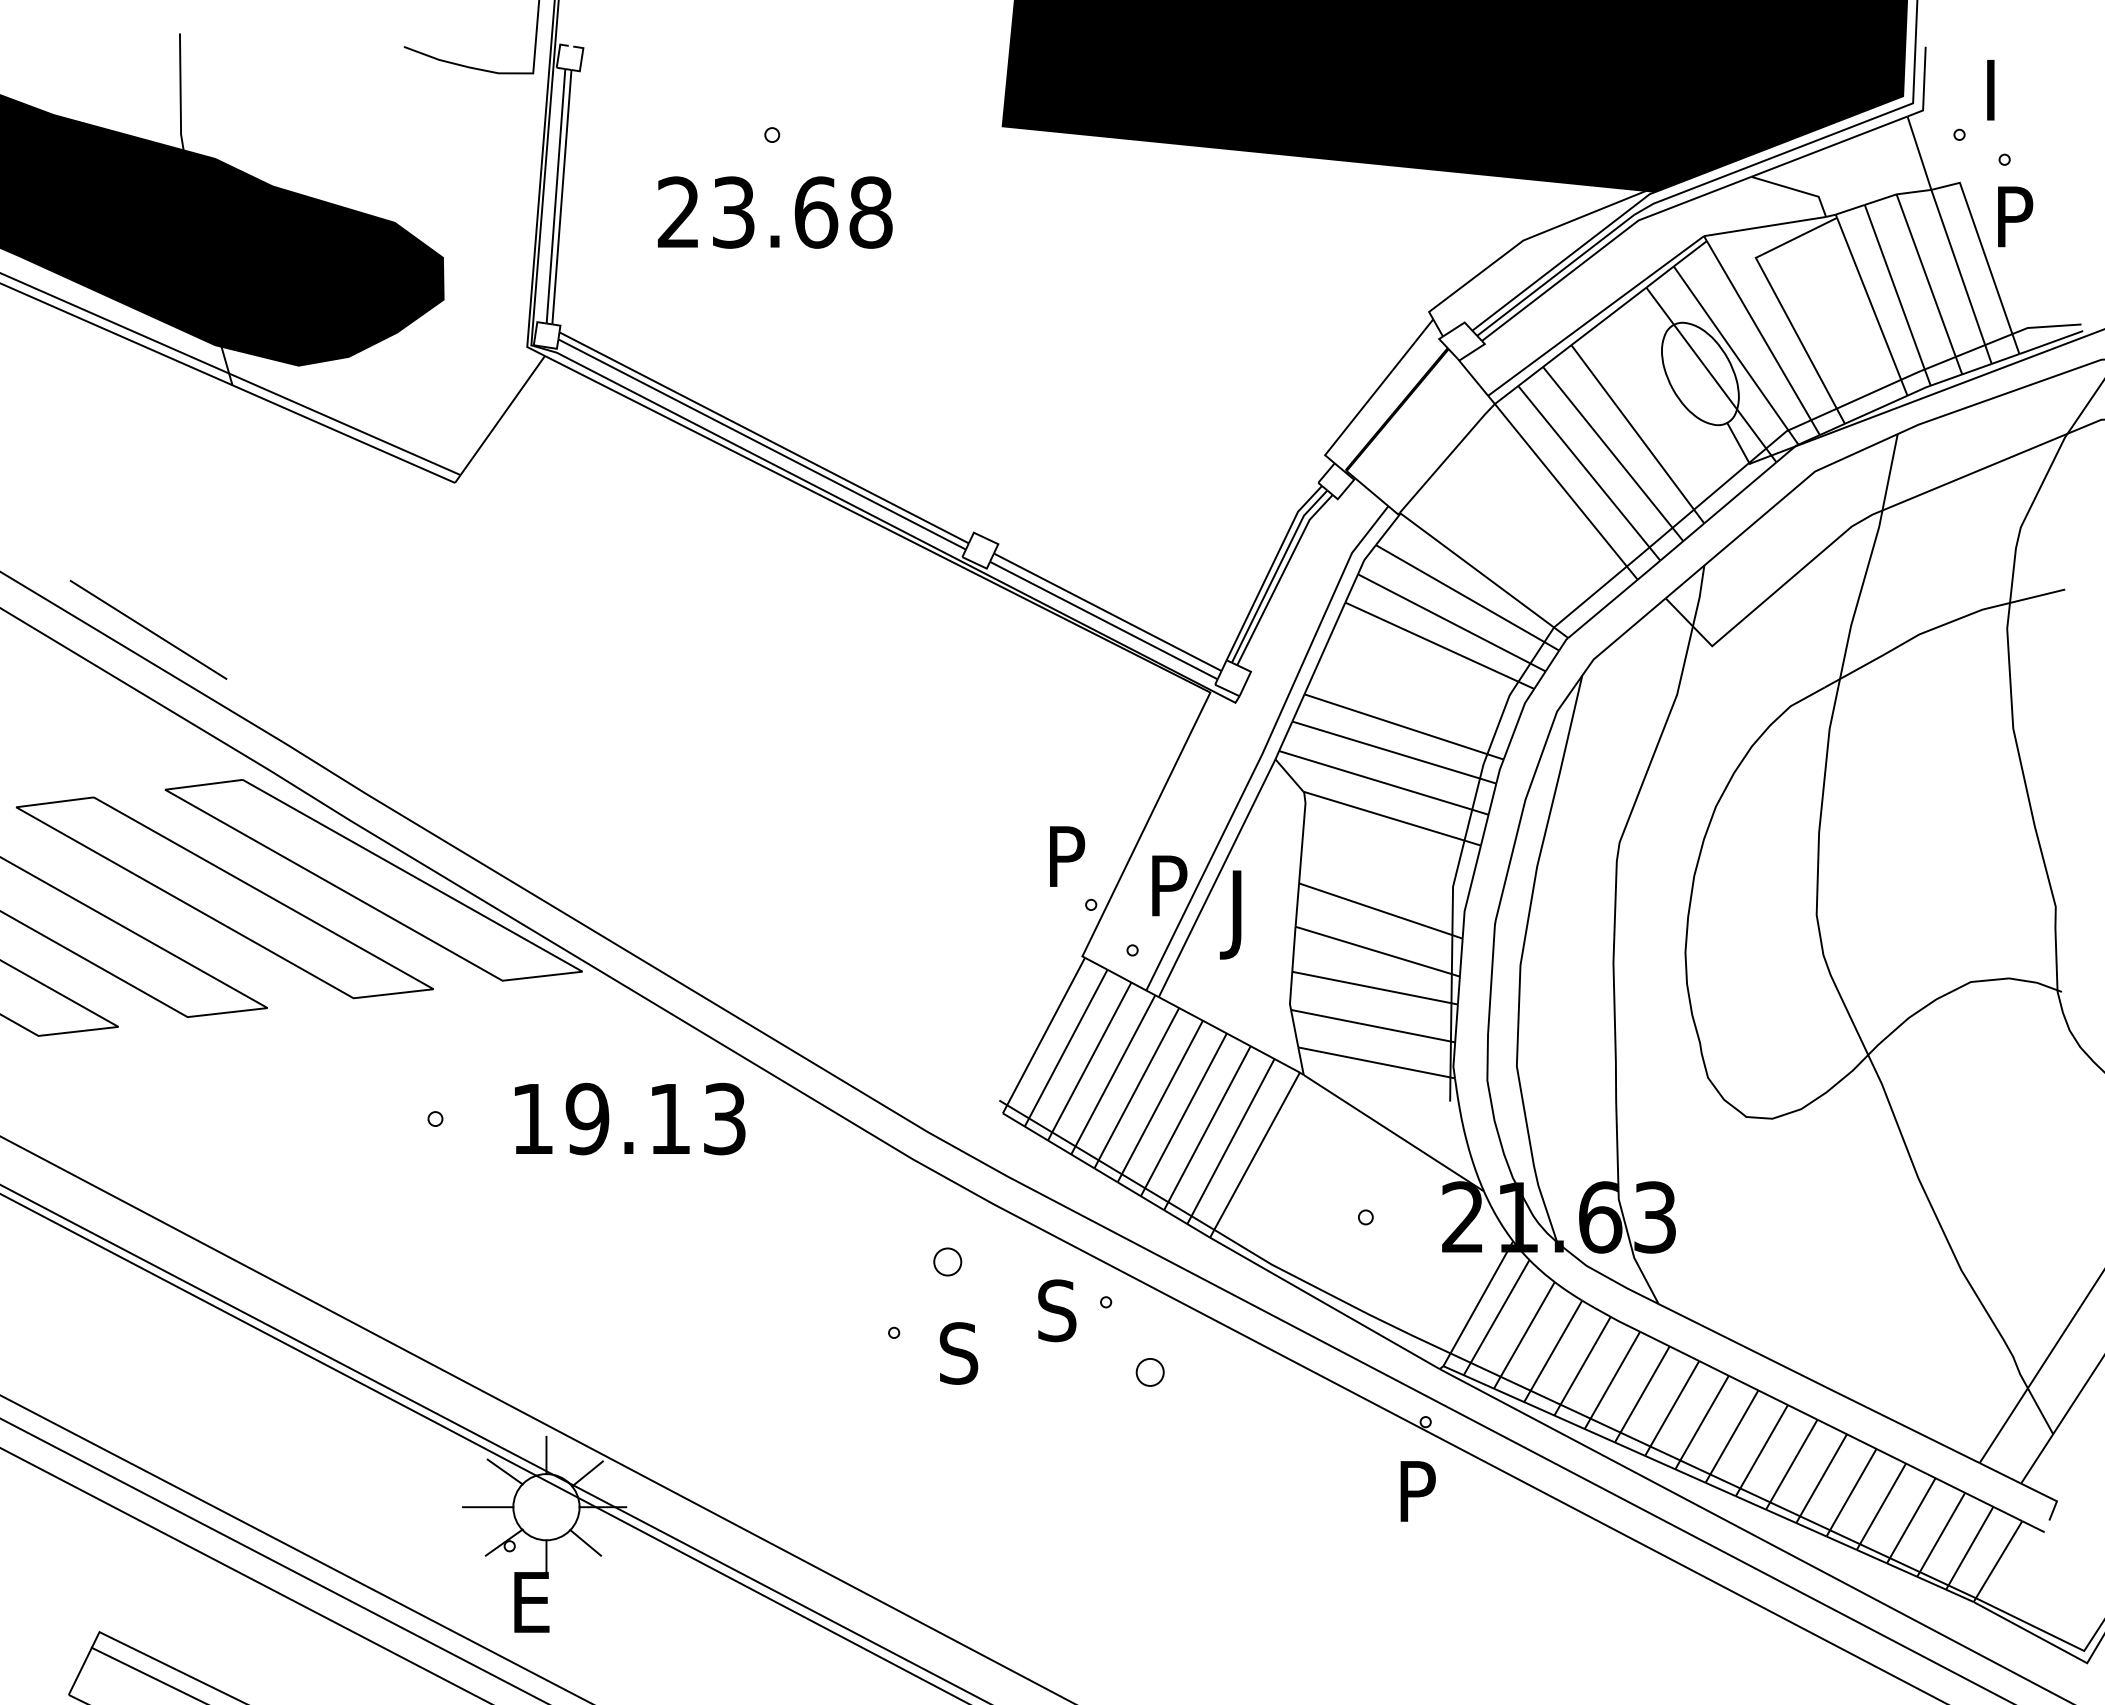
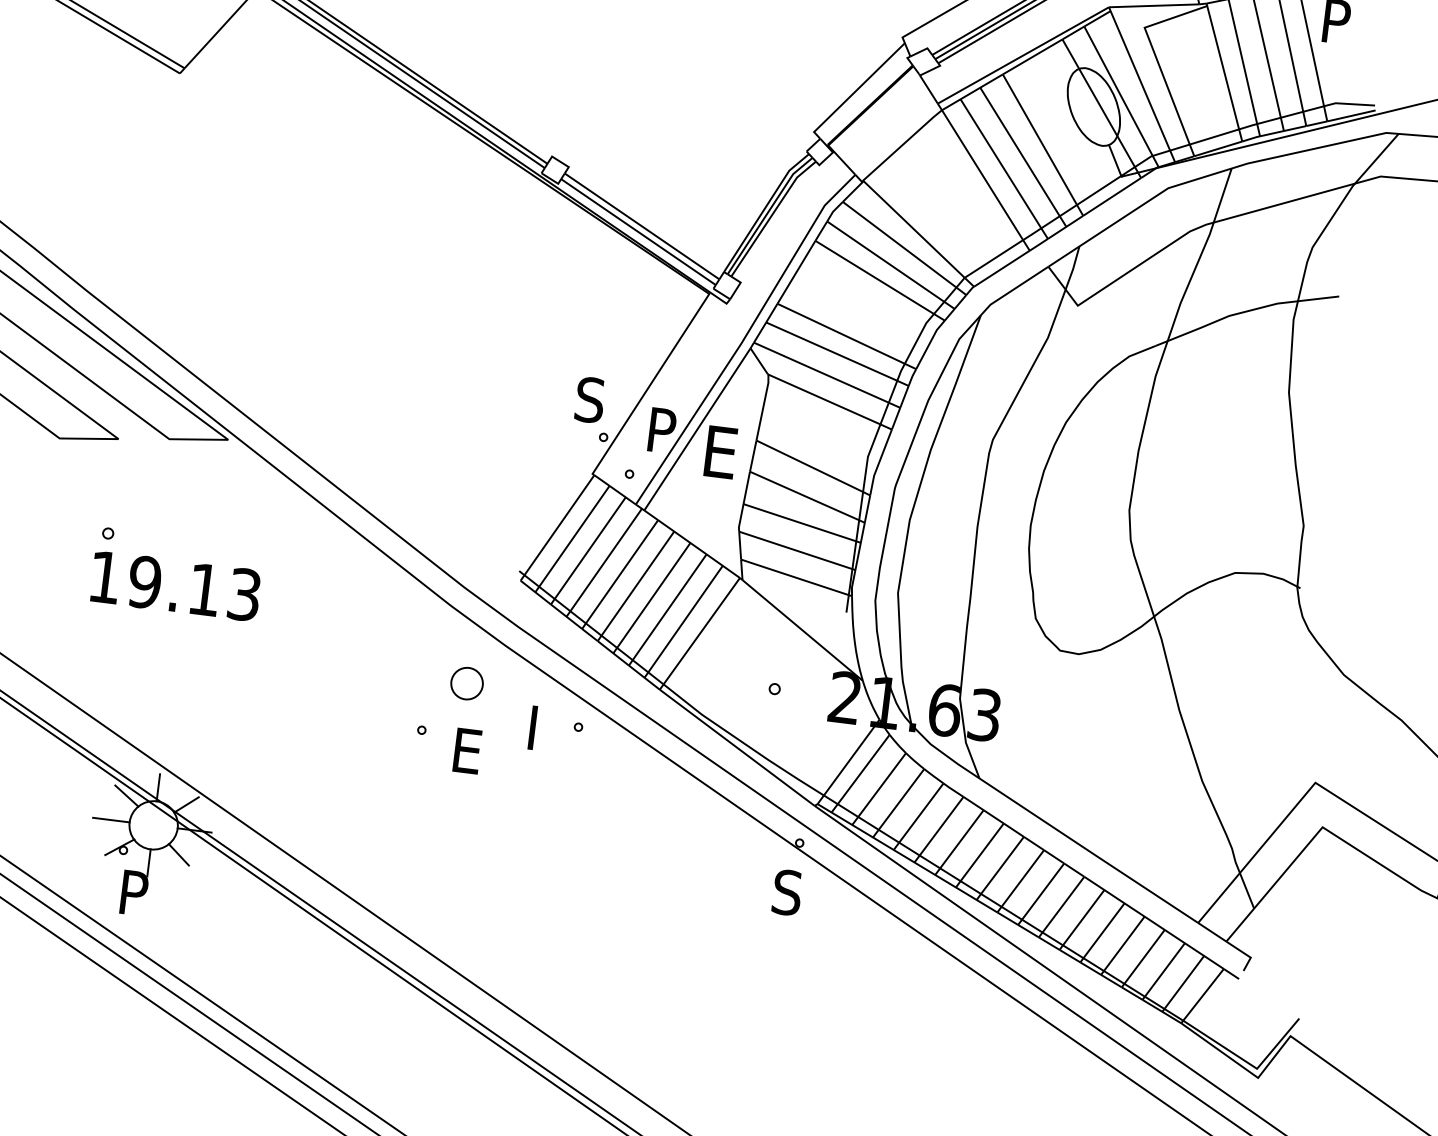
text: (1066, 856) -> (590, 399), P -> S
text: (1246, 914) -> (715, 458), J -> E
text: (630, 1118) -> (176, 585), moved
part: (947, 1261) -> (467, 683), size x1.6
text: (1057, 1310) -> (542, 728), S -> I
text: (958, 1353) -> (466, 751), S -> E
part: (1149, 1372) -> (603, 782), removed
text: (1417, 1491) -> (787, 892), P -> S
text: (535, 1602) -> (137, 893), E -> P

